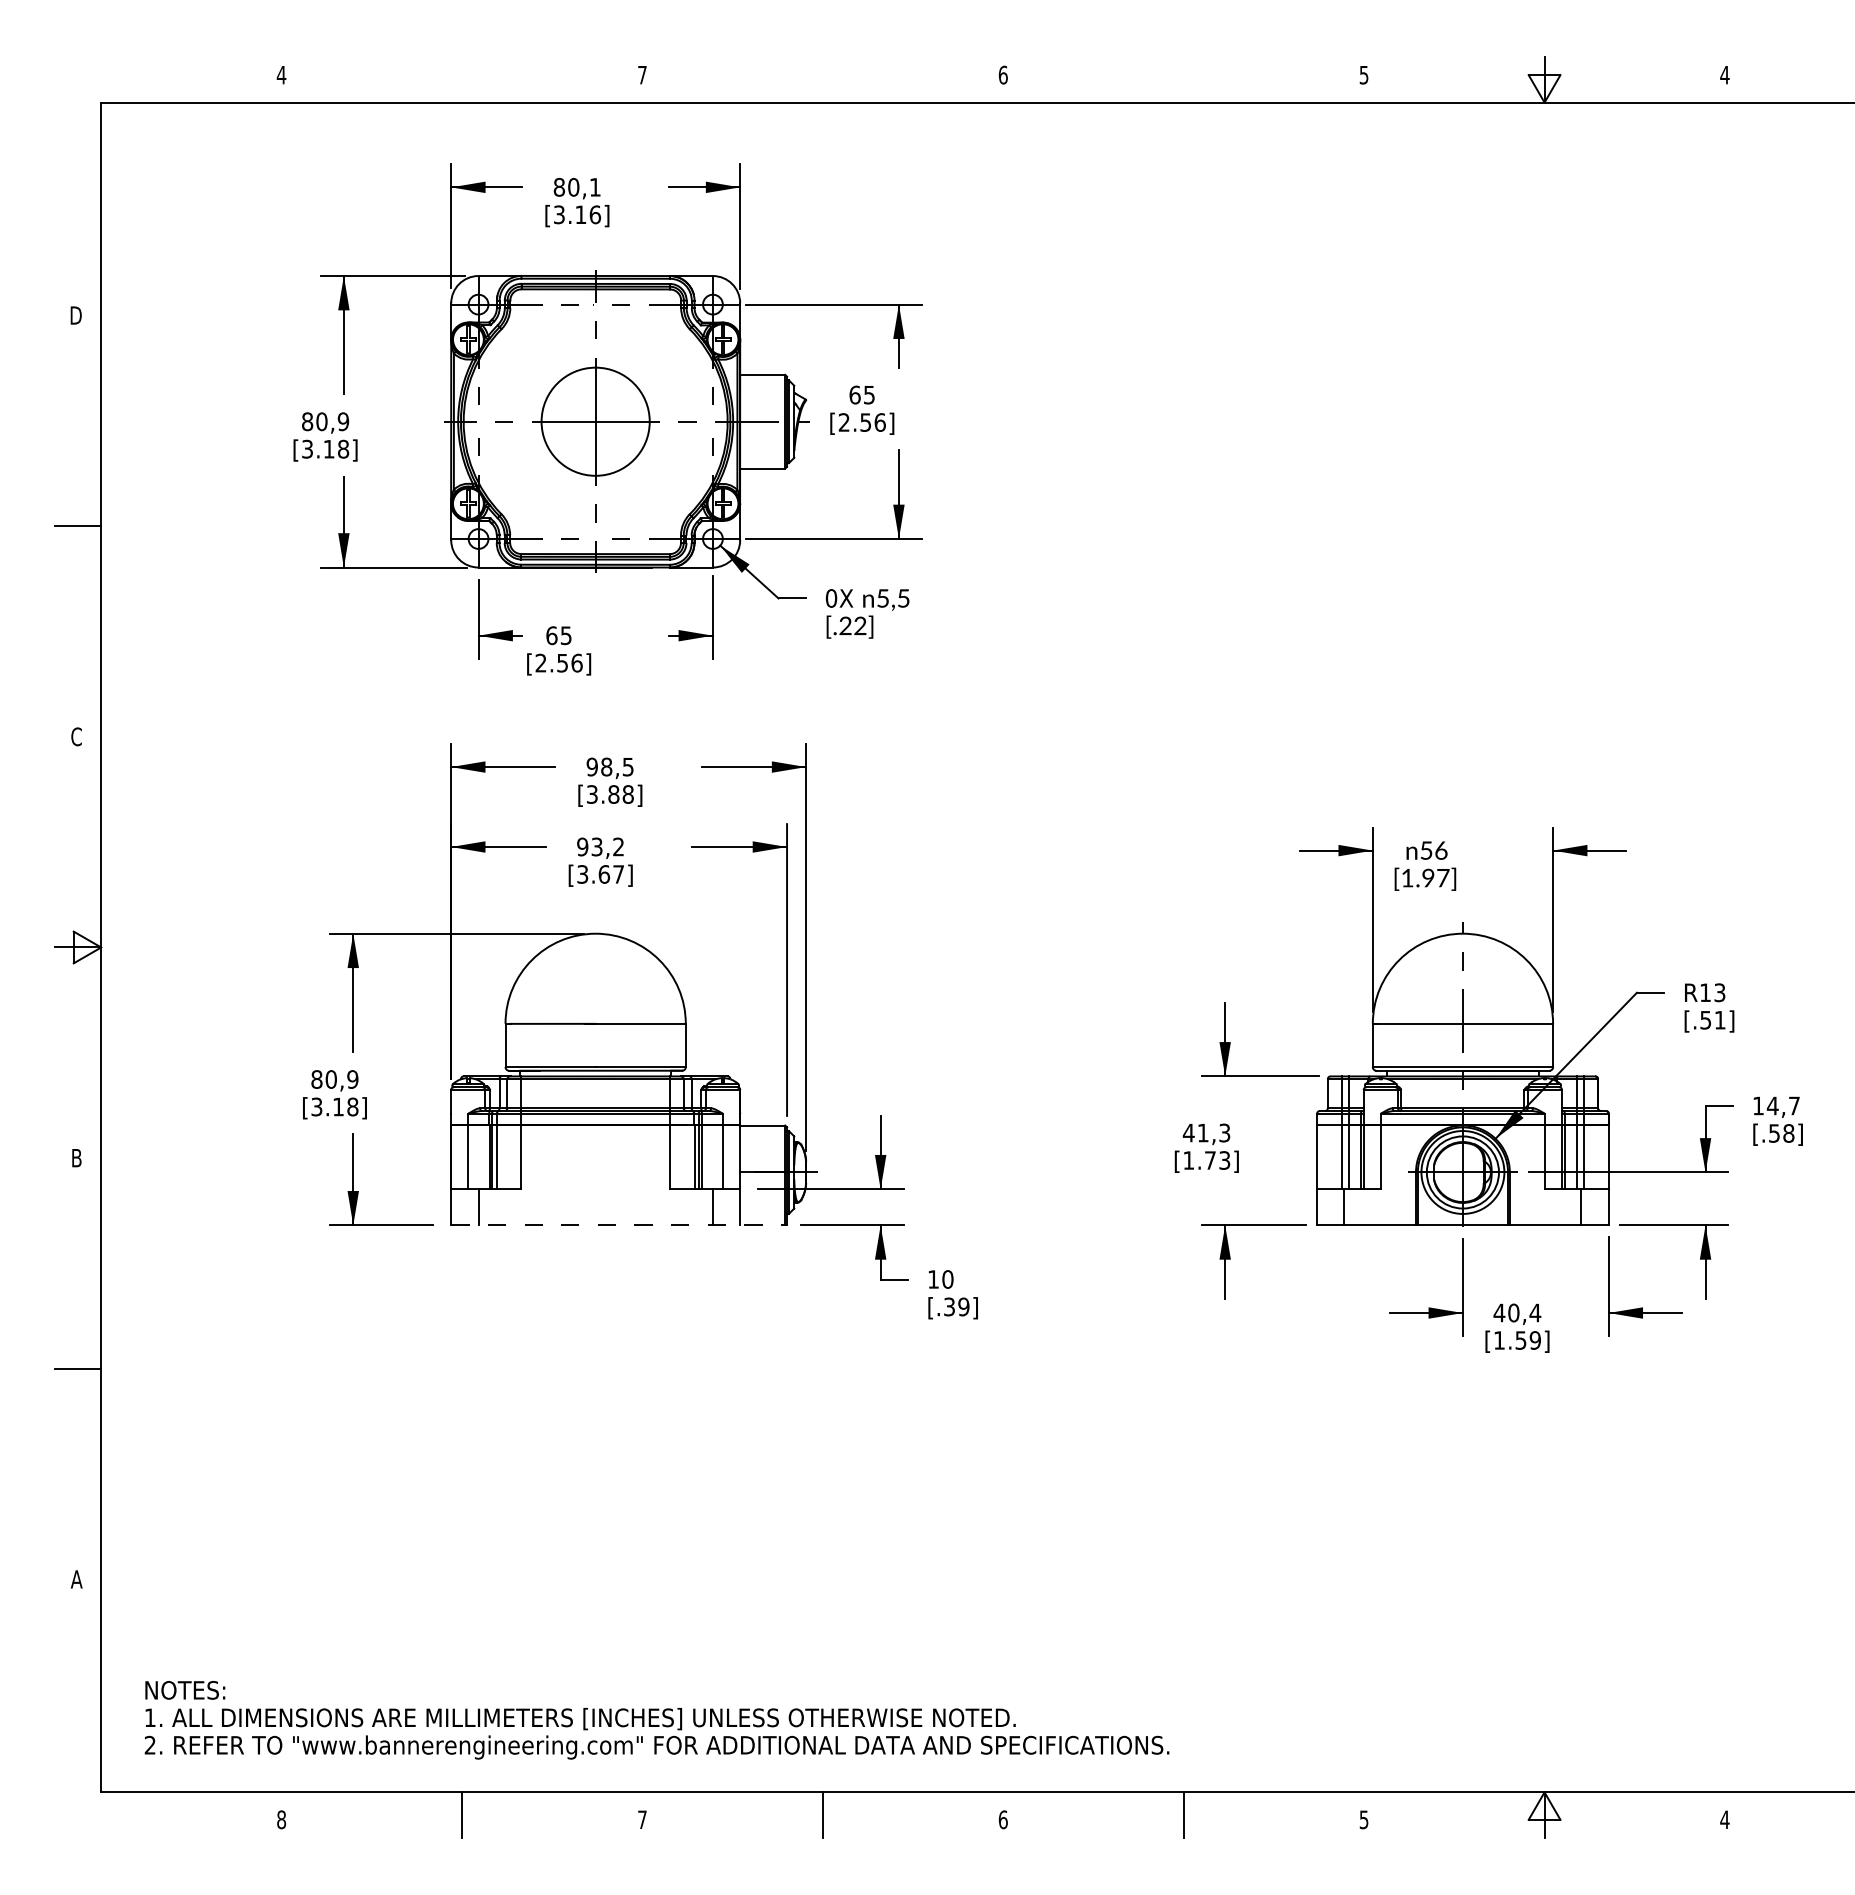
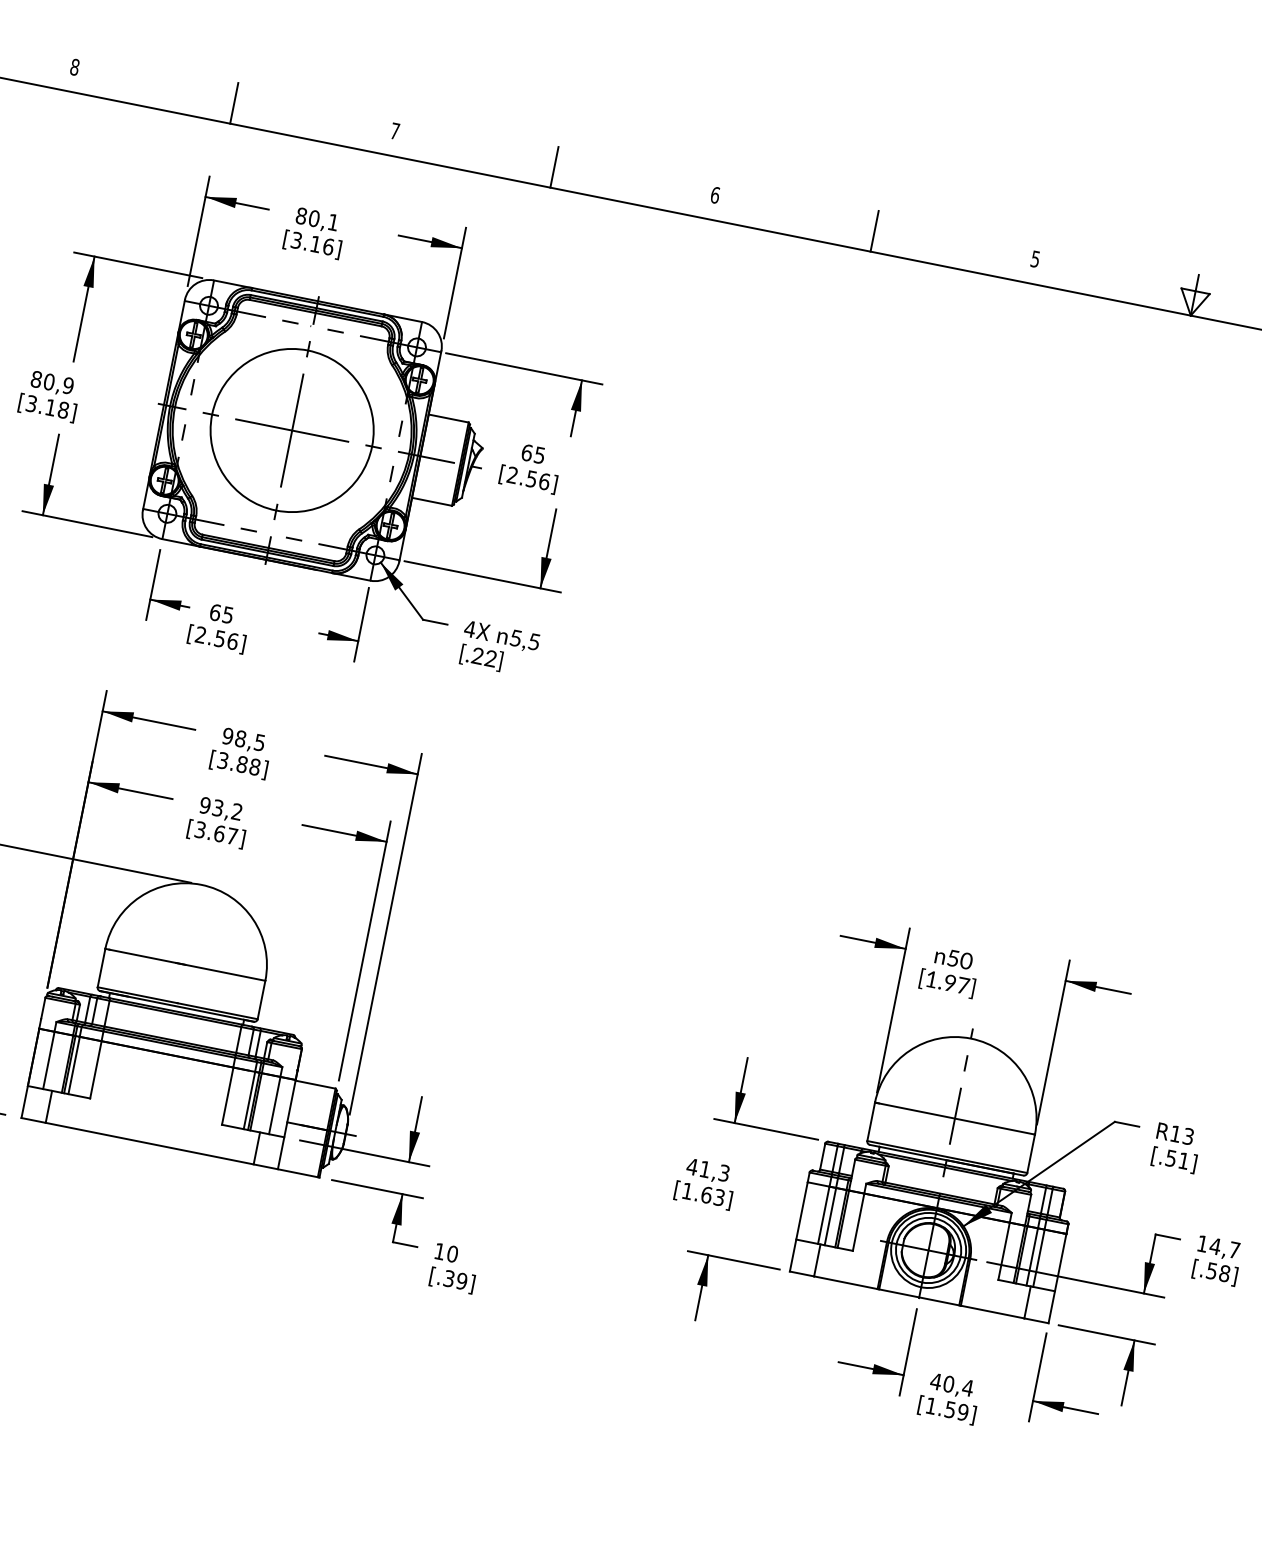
text: (281, 74) -> (74, 66), 4 -> 8
line: (462, 79) -> (234, 103), added
line: (822, 79) -> (554, 167), added
line: (1183, 79) -> (874, 231), added
circle: (595, 421) -> (292, 430), size x1.67
text: (831, 598) -> (470, 629), 0X -> 4X
text: (1440, 850) -> (965, 960), 56 -> 50
text: (1210, 1160) -> (706, 1195), [1.73] -> [1.63]
line: (619, 1225) -> (170, 1147), dashed -> solid

